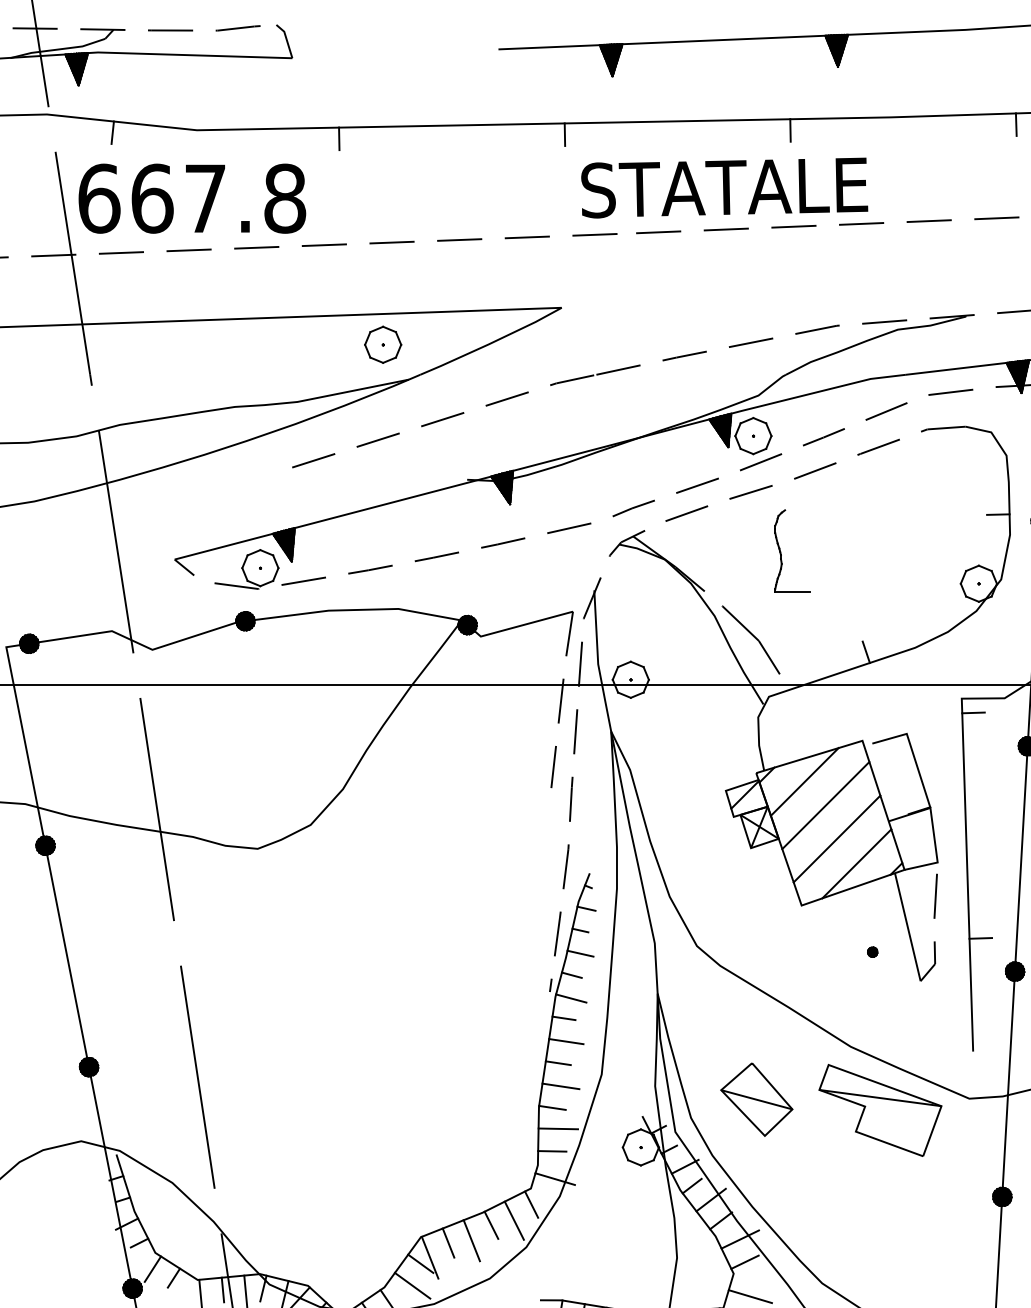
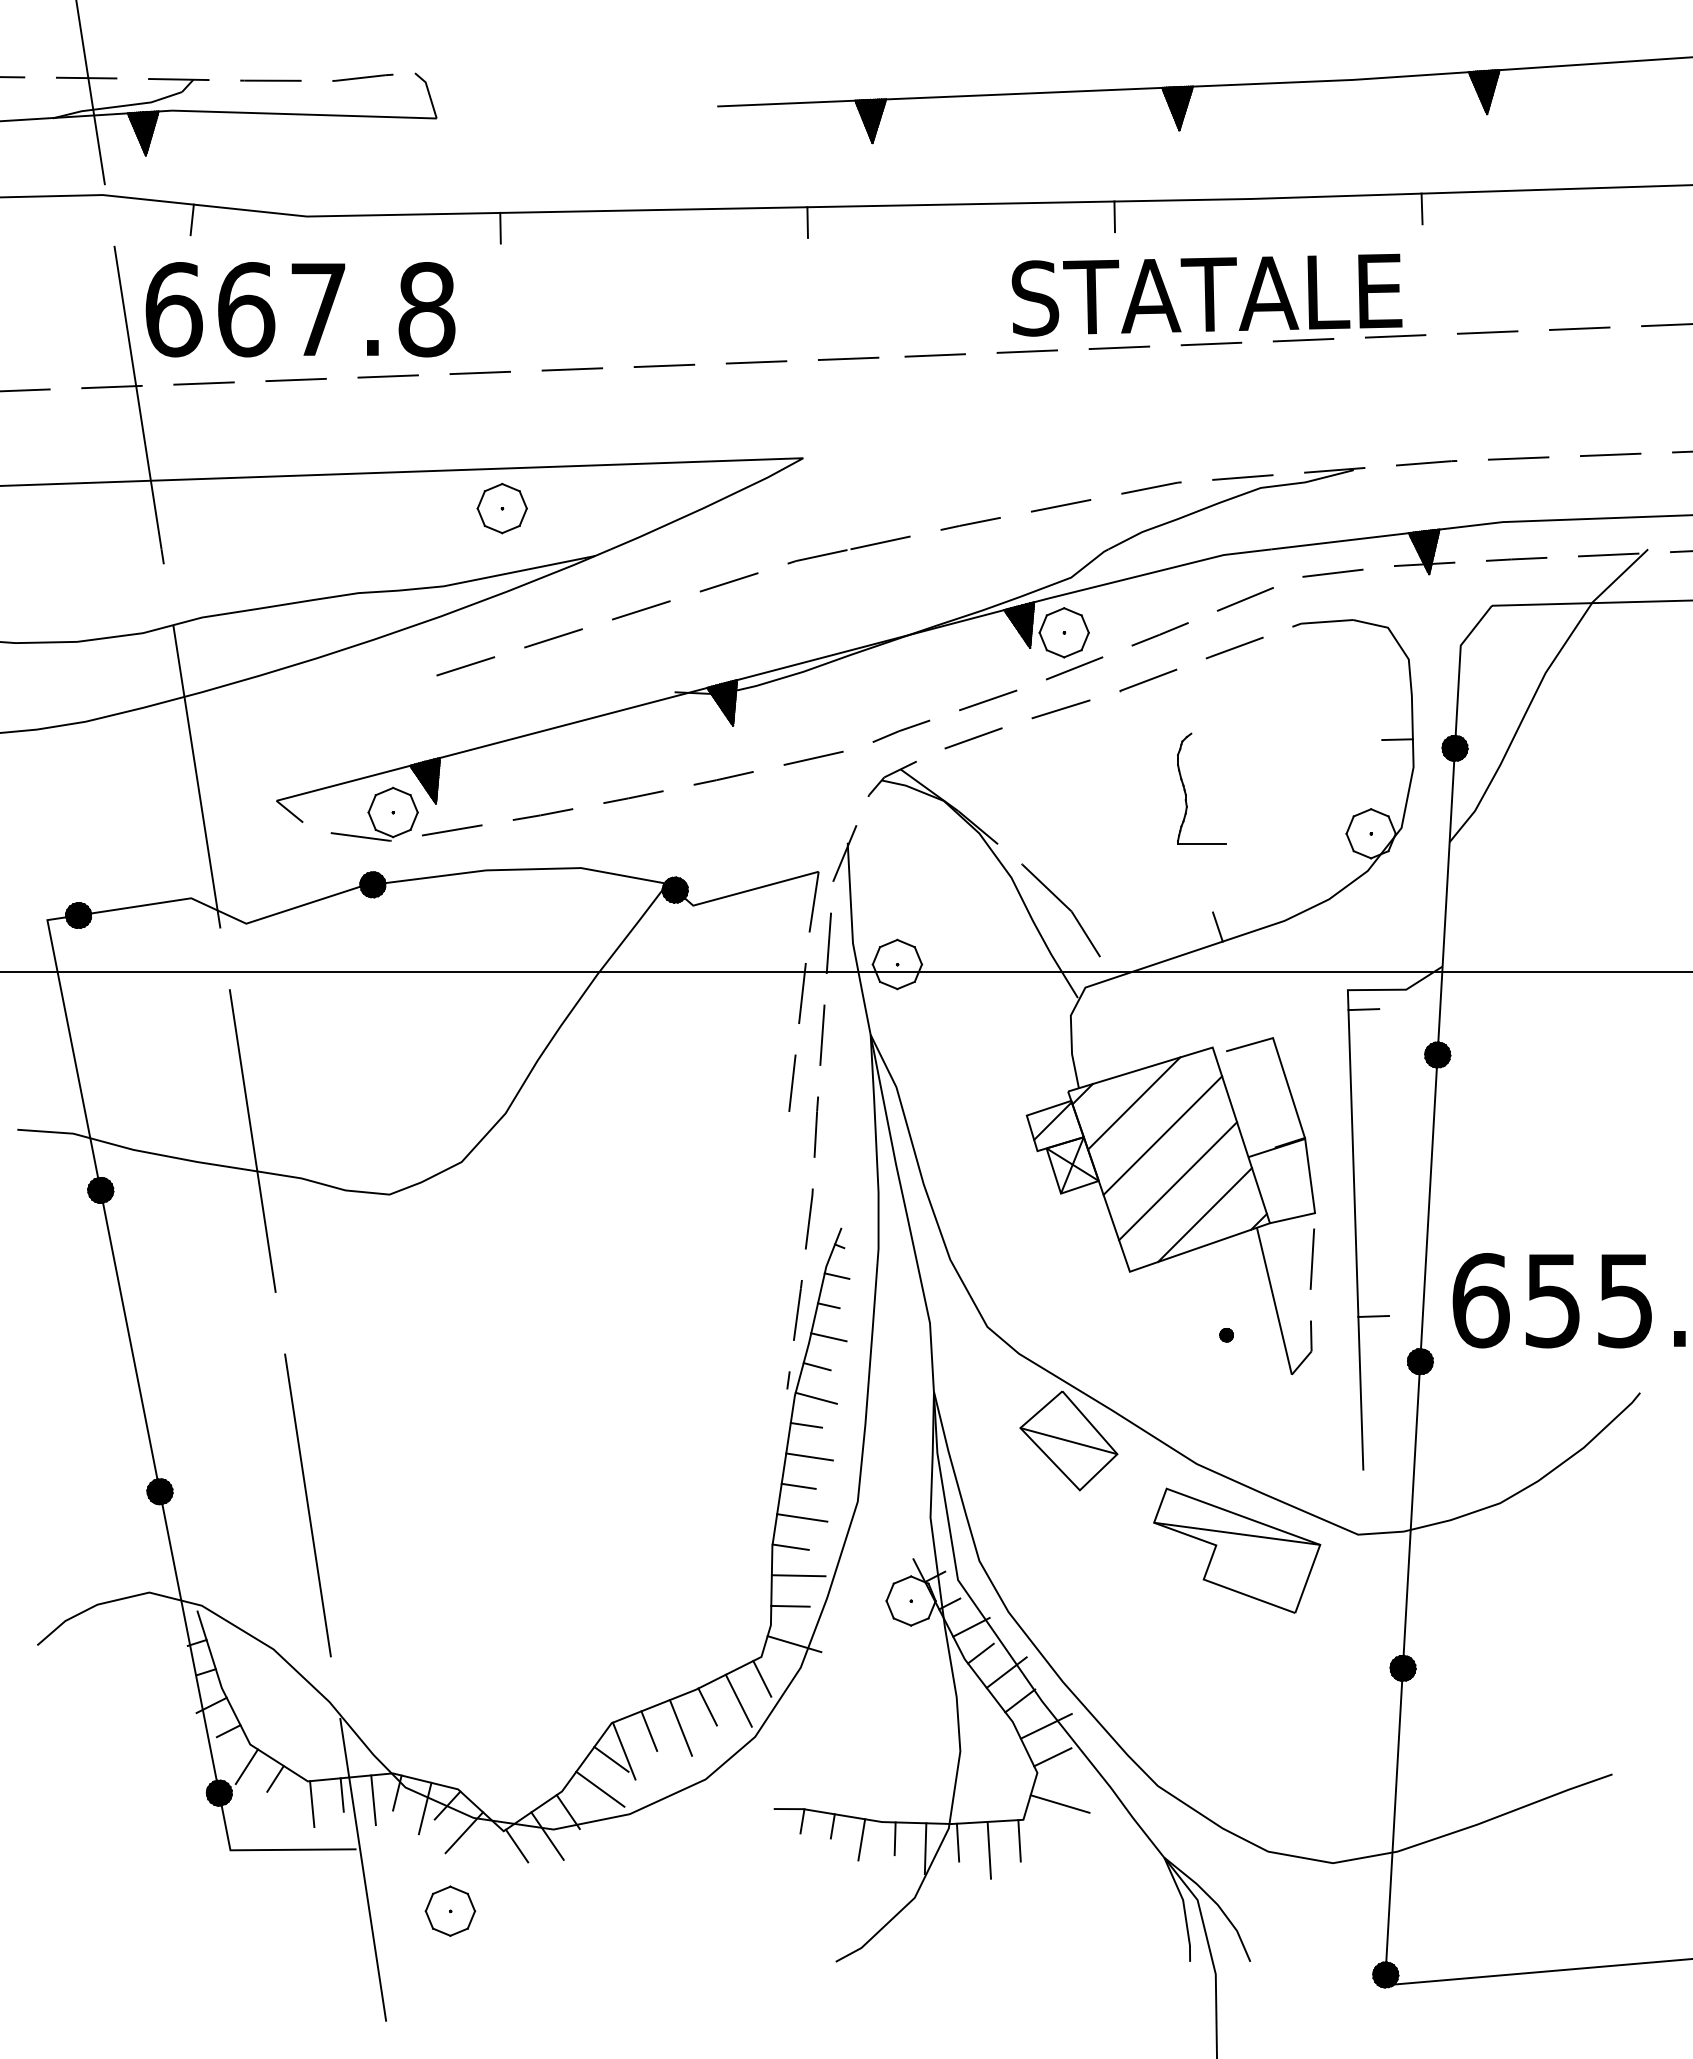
text: (724, 187) -> (1206, 294), moved
part: (382, 344) -> (501, 508), moved
part: (781, 553) -> (1186, 792), moved
part: (756, 1099) -> (1068, 1440), moved

